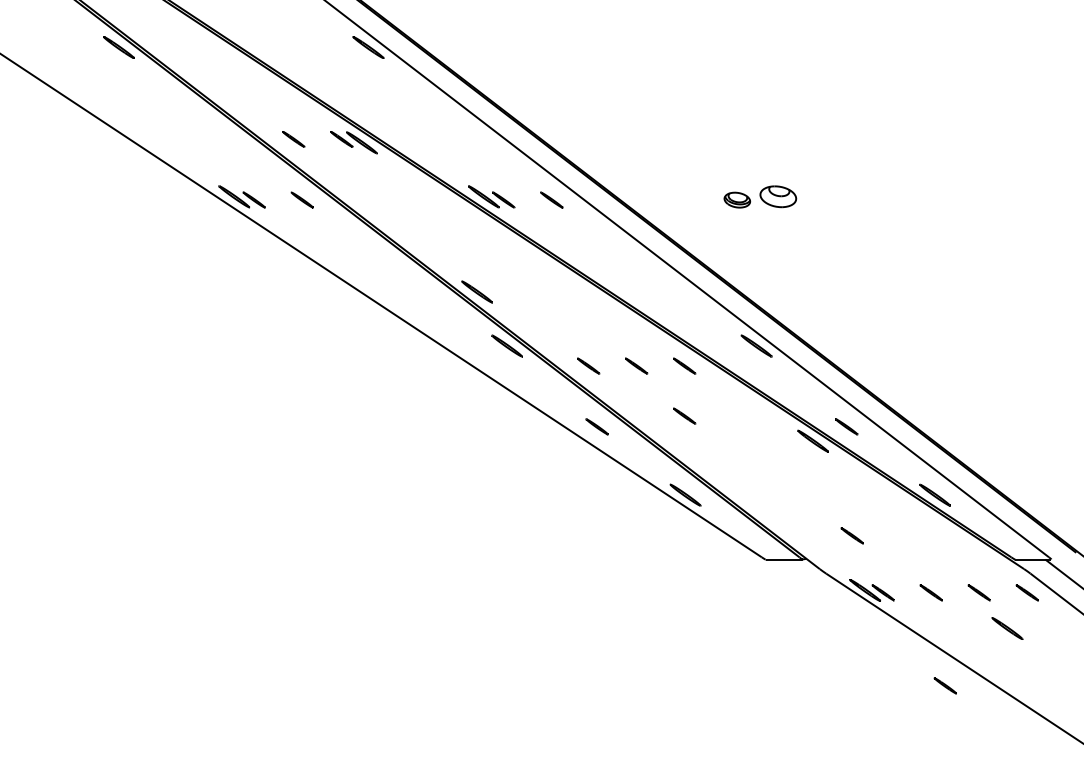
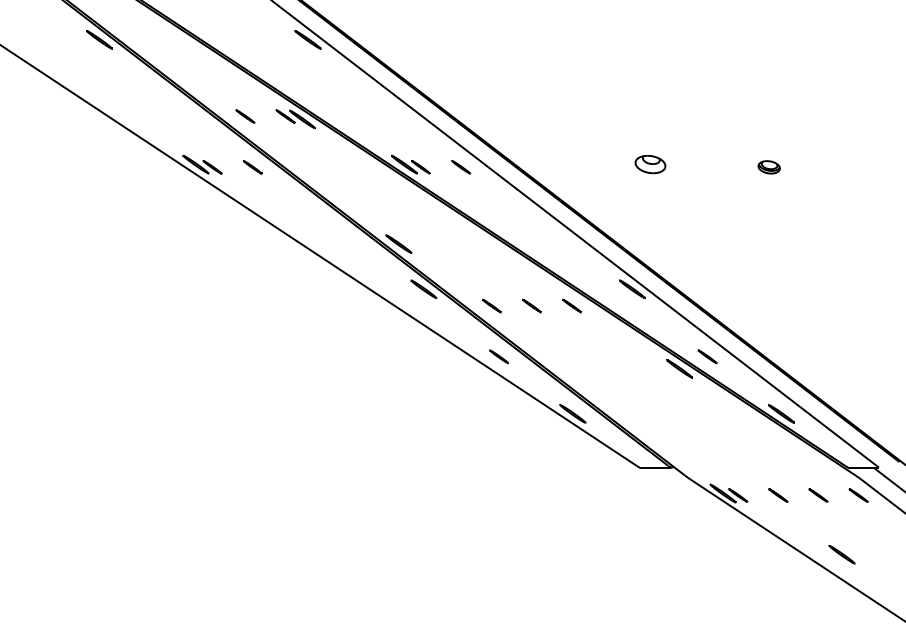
part: (737, 199) -> (769, 166), moved
line: (684, 415) -> (572, 347), removed
line: (851, 535) -> (711, 447), removed
part: (1007, 628) -> (842, 554), moved
line: (944, 685) -> (789, 572), removed

